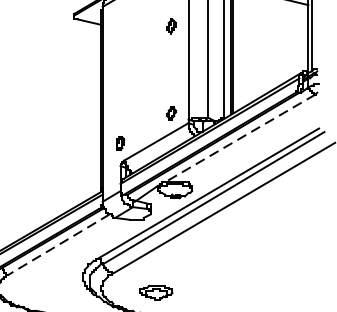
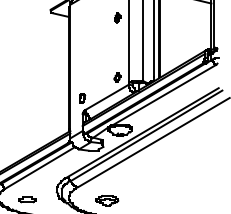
line: (239, 137) -> (164, 94), dashed -> solid
line: (59, 244) -> (40, 167), dashed -> solid
part: (40, 290) -> (27, 199), added

